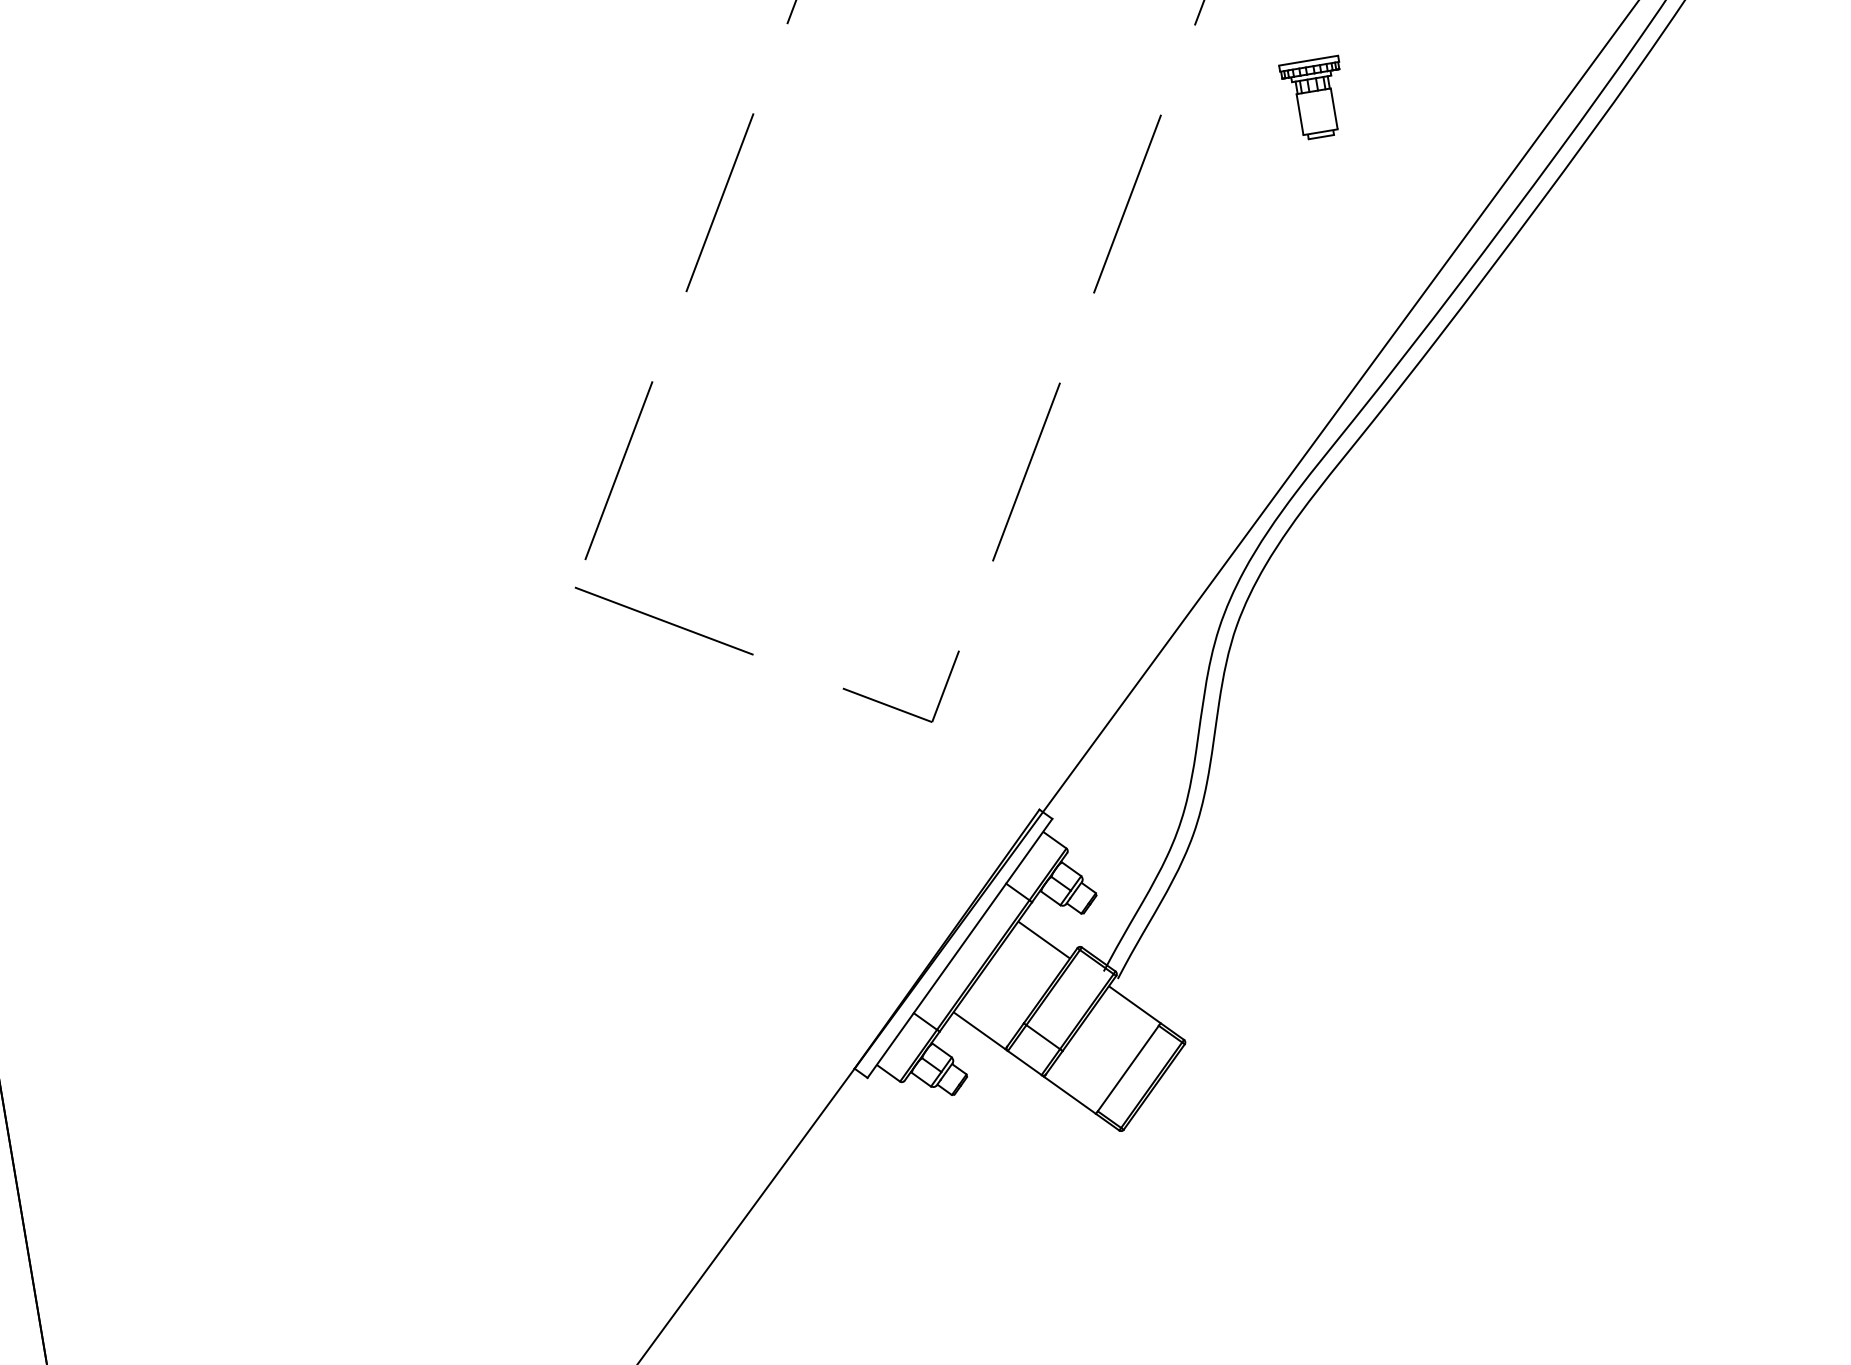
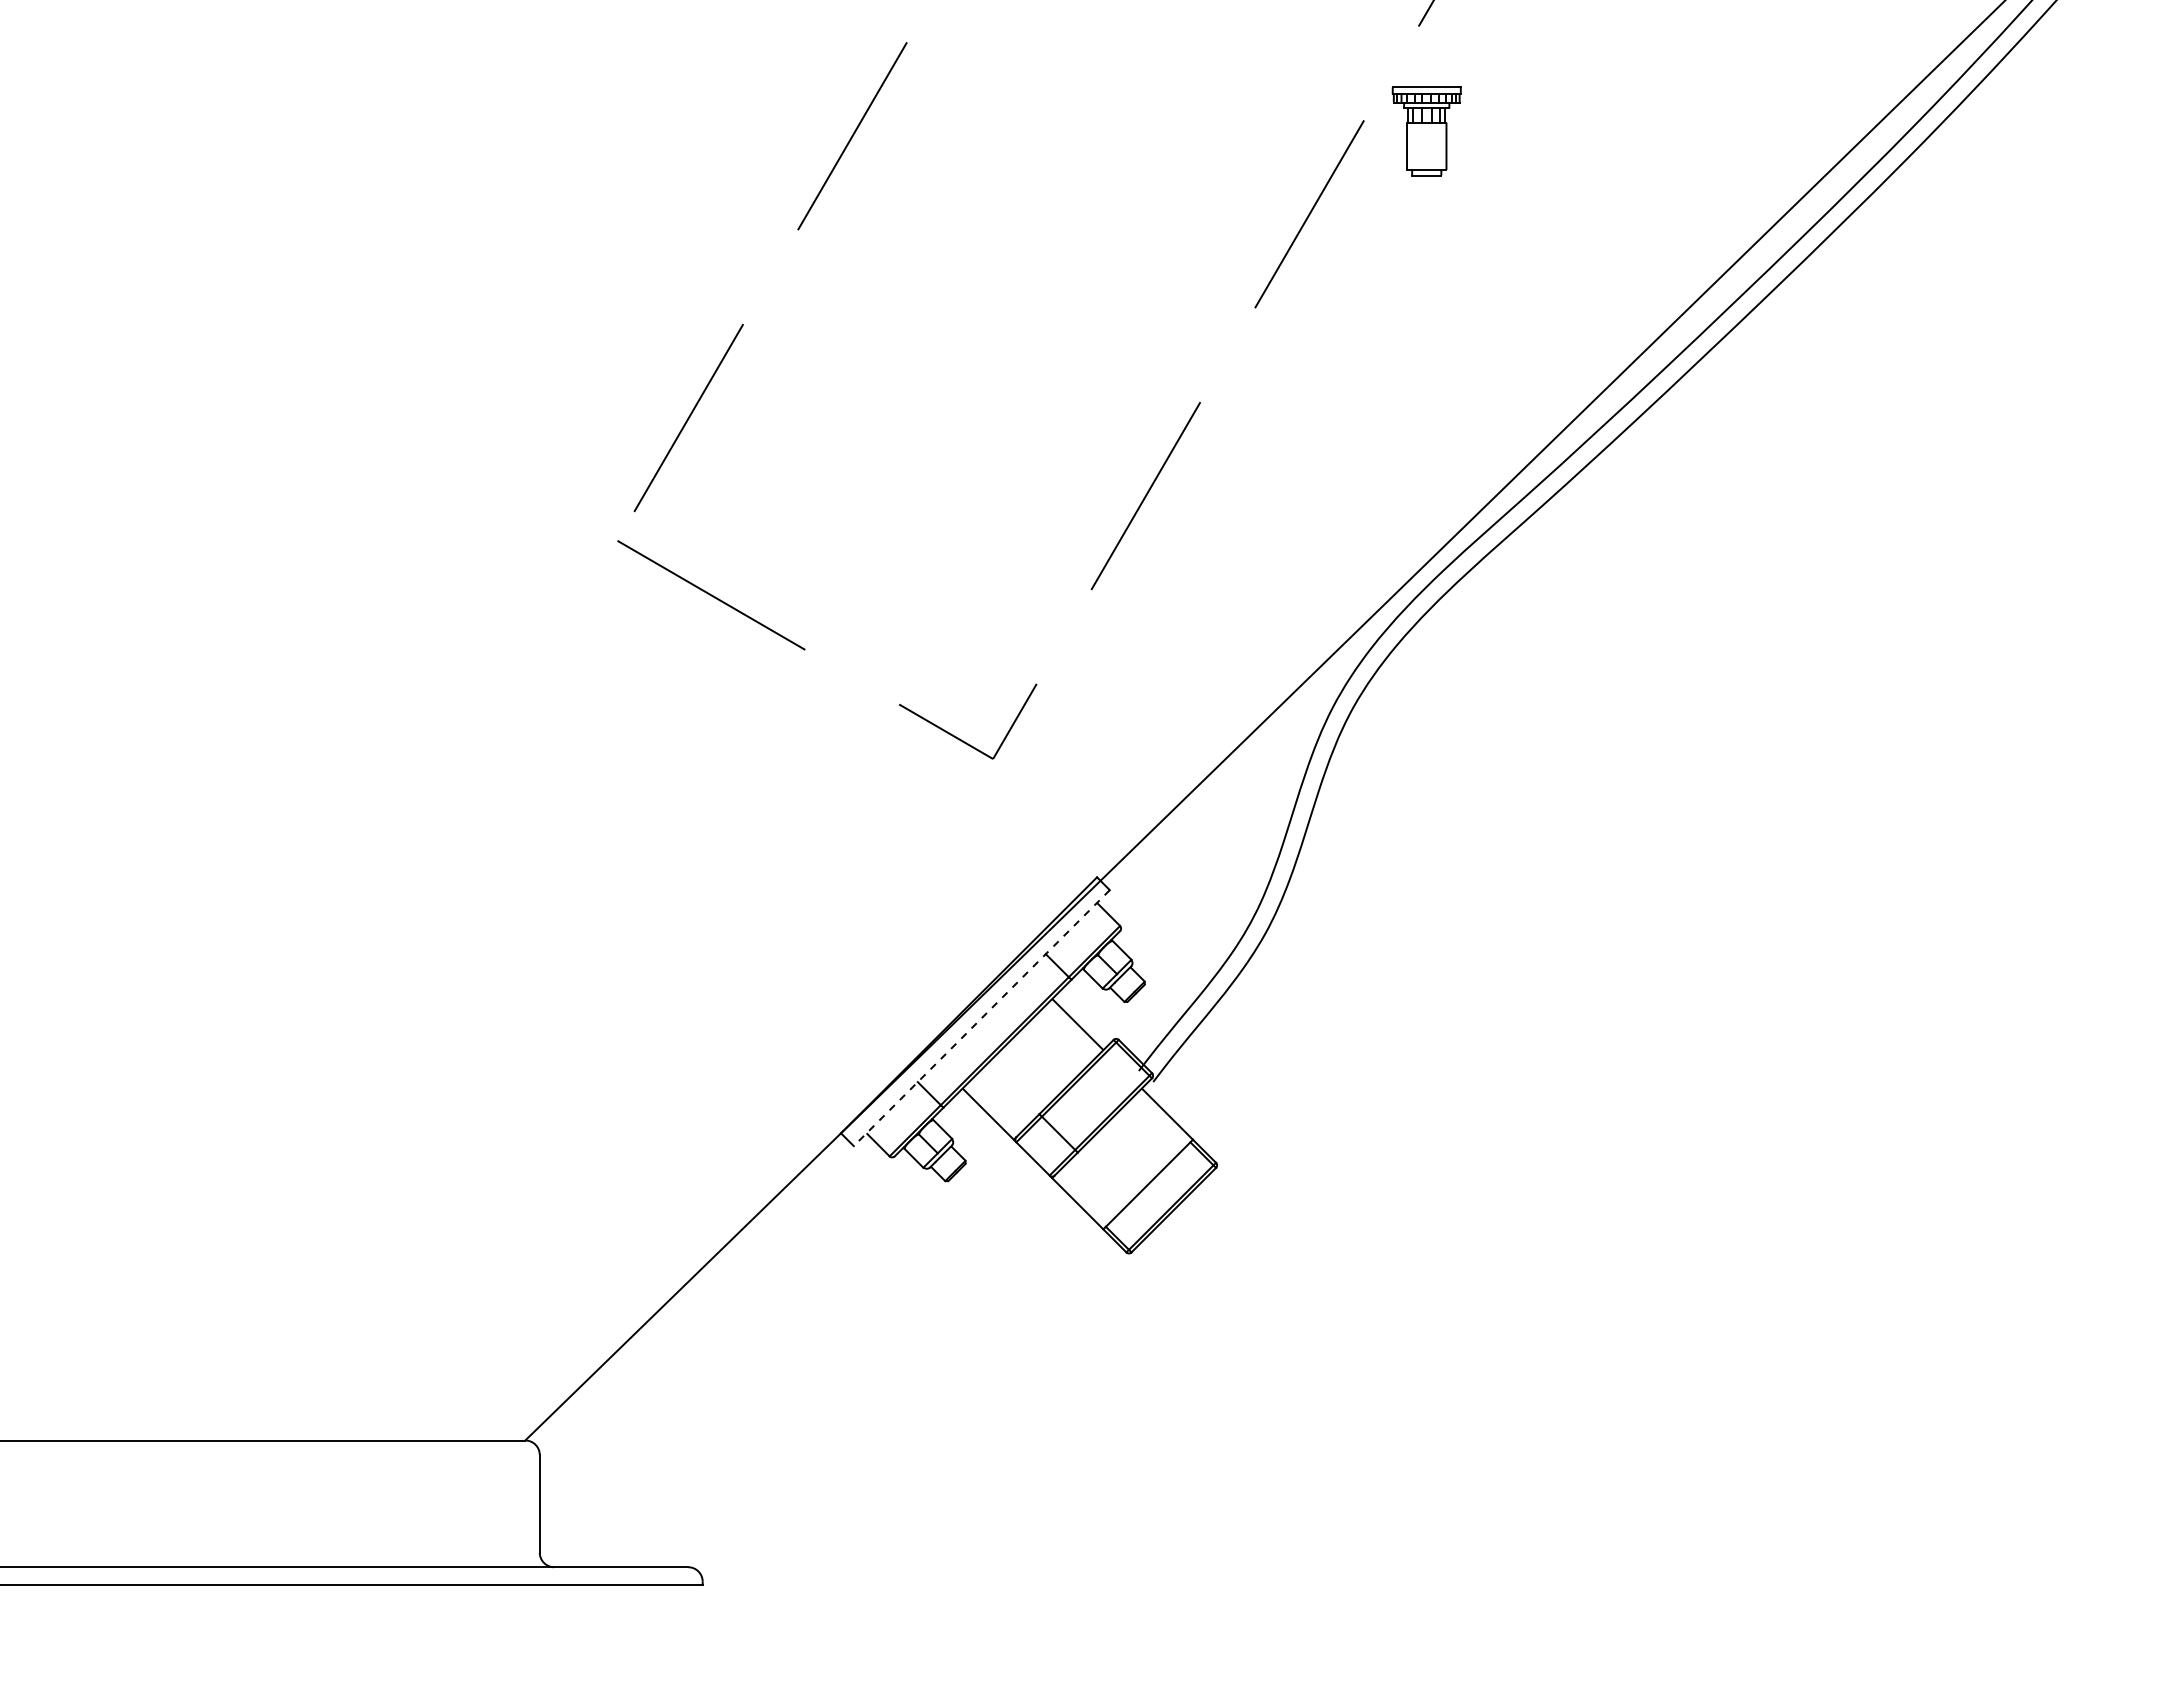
part: (1314, 98) -> (1426, 131), moved
line: (959, 948) -> (981, 1018), solid -> dashed

